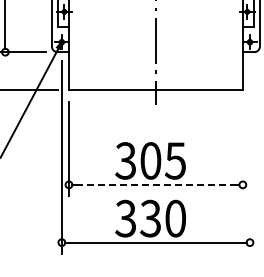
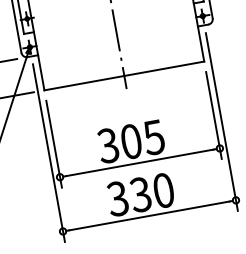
line: (242, 148) -> (213, 115), added
line: (249, 157) -> (221, 122), added
line: (156, 184) -> (140, 162), dashed -> solid

